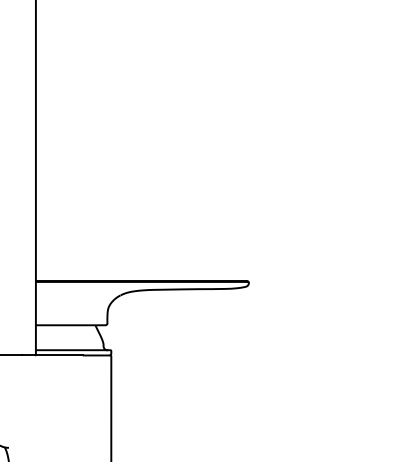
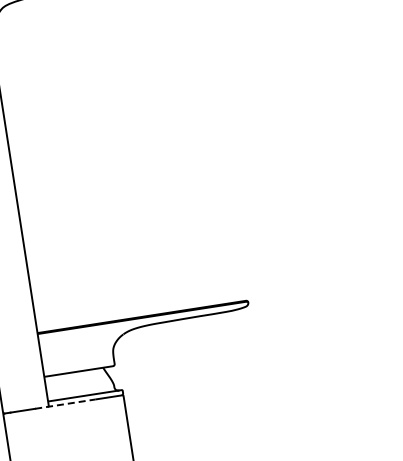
line: (52, 355) -> (65, 404), solid -> dashed

